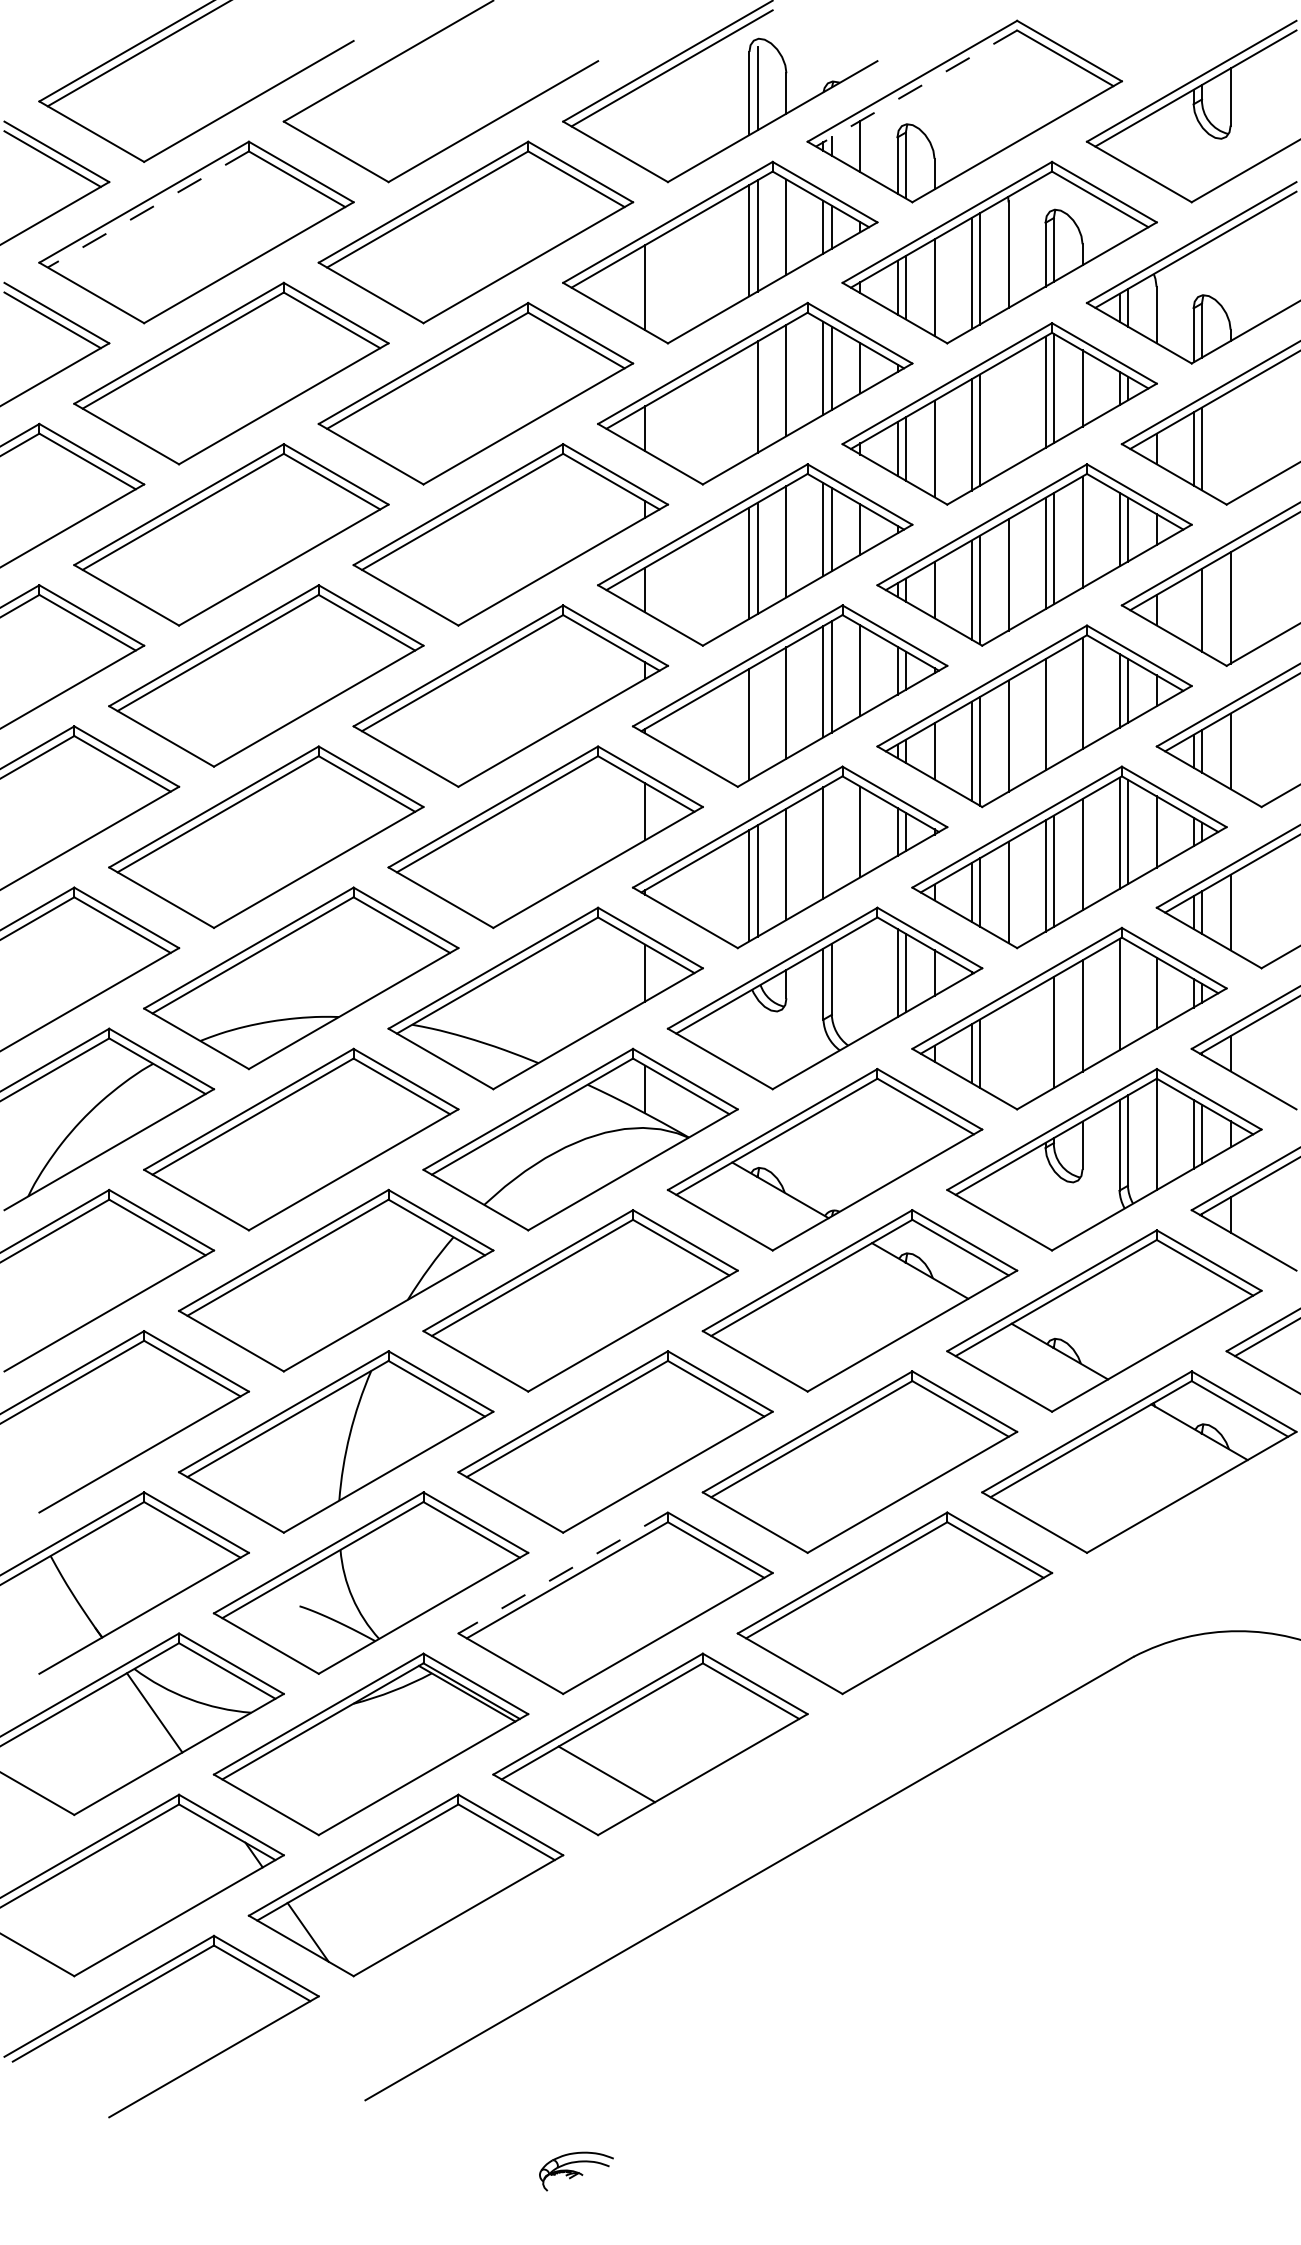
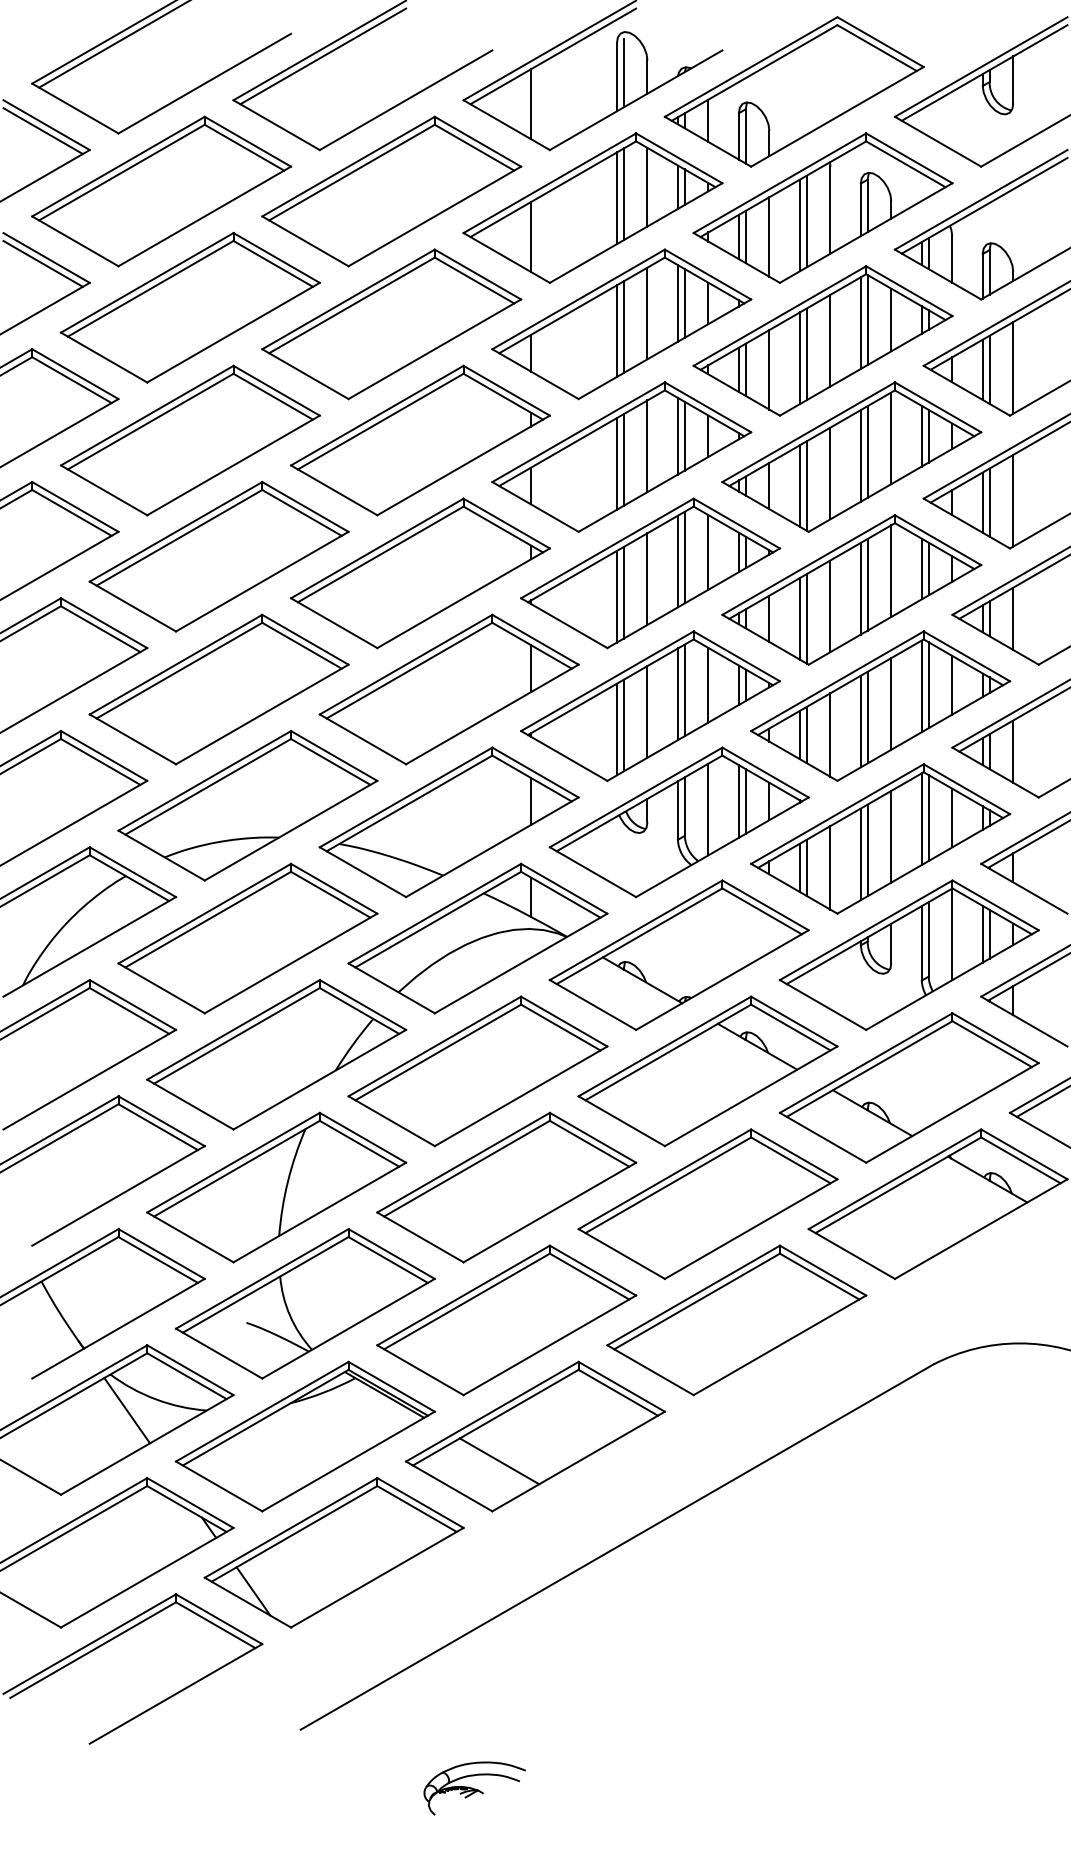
line: (393, 68) -> (323, 56), added
line: (916, 89) -> (754, 73), dashed -> solid
line: (645, 126) -> (531, 104), added
line: (147, 209) -> (121, 172), dashed -> solid
line: (748, 401) -> (616, 330), added
line: (1008, 413) -> (830, 340), added
line: (1230, 446) -> (1013, 367), added
line: (1193, 610) -> (982, 502), added
line: (1053, 709) -> (867, 584), added
line: (757, 719) -> (623, 592), added
line: (831, 838) -> (684, 690), added
line: (860, 982) -> (708, 809), added
line: (1127, 993) -> (928, 818), added
line: (1045, 1037) -> (860, 854), added
line: (1008, 1053) -> (830, 867), added
line: (563, 1573) -> (463, 1295), dashed -> solid
part: (576, 2171) -> (474, 1788), size x1.67

